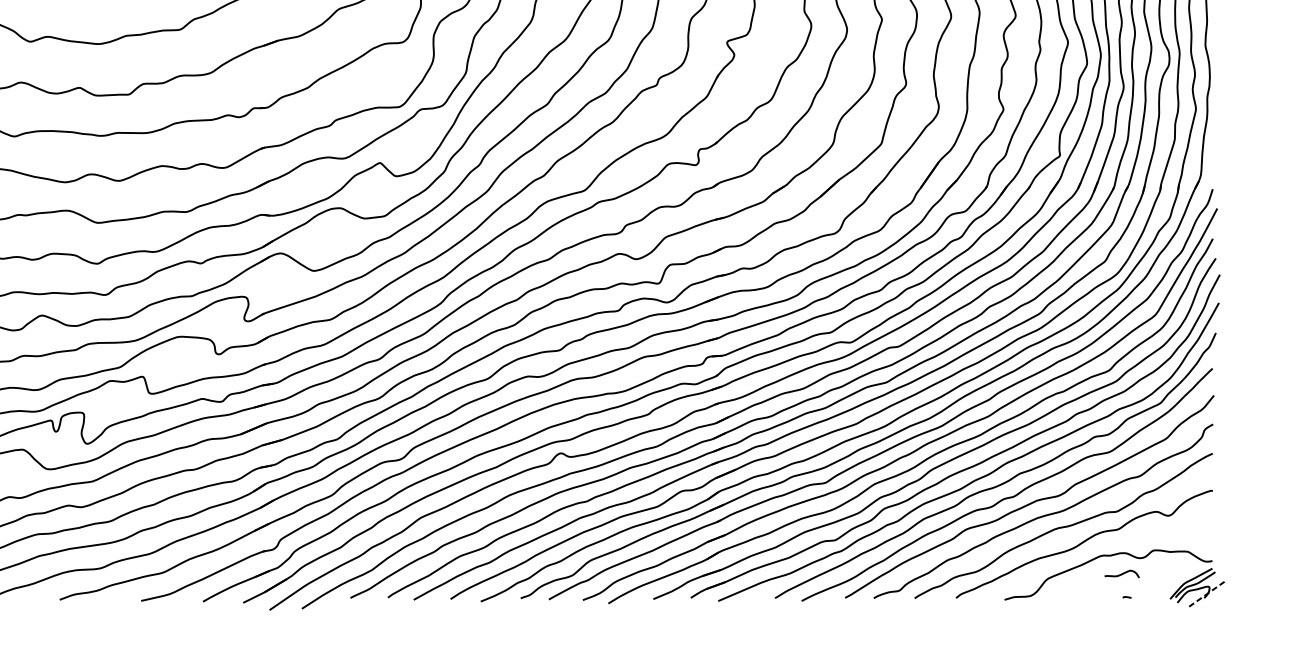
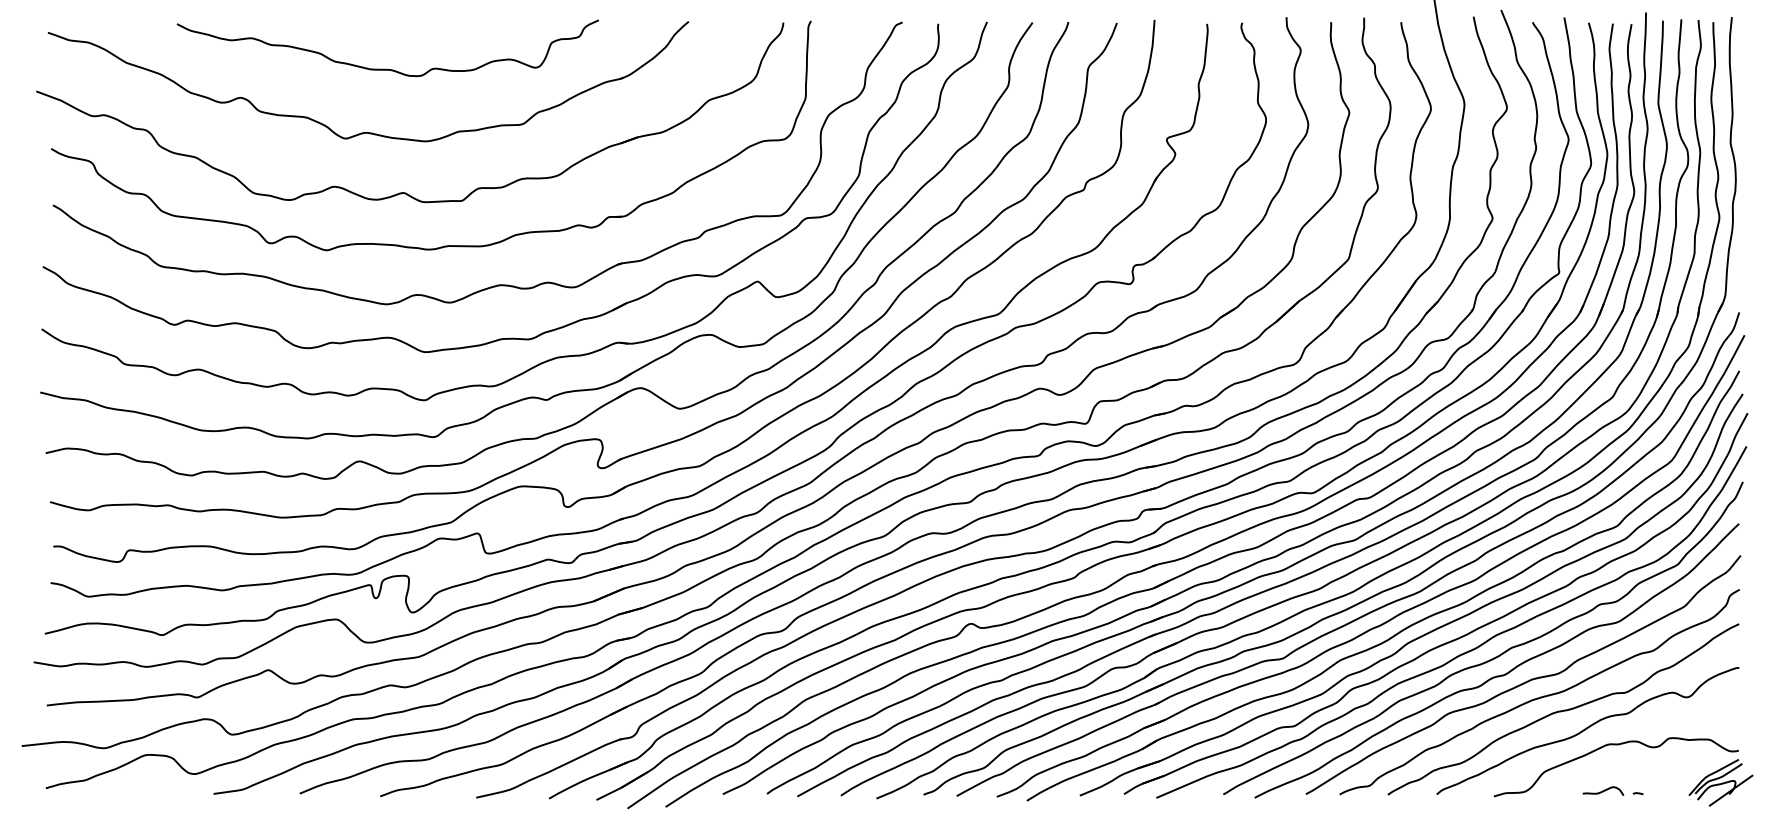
curve: (1122, 573) -> (1603, 790), moved
line: (1206, 594) -> (1731, 790), dashed -> solid

